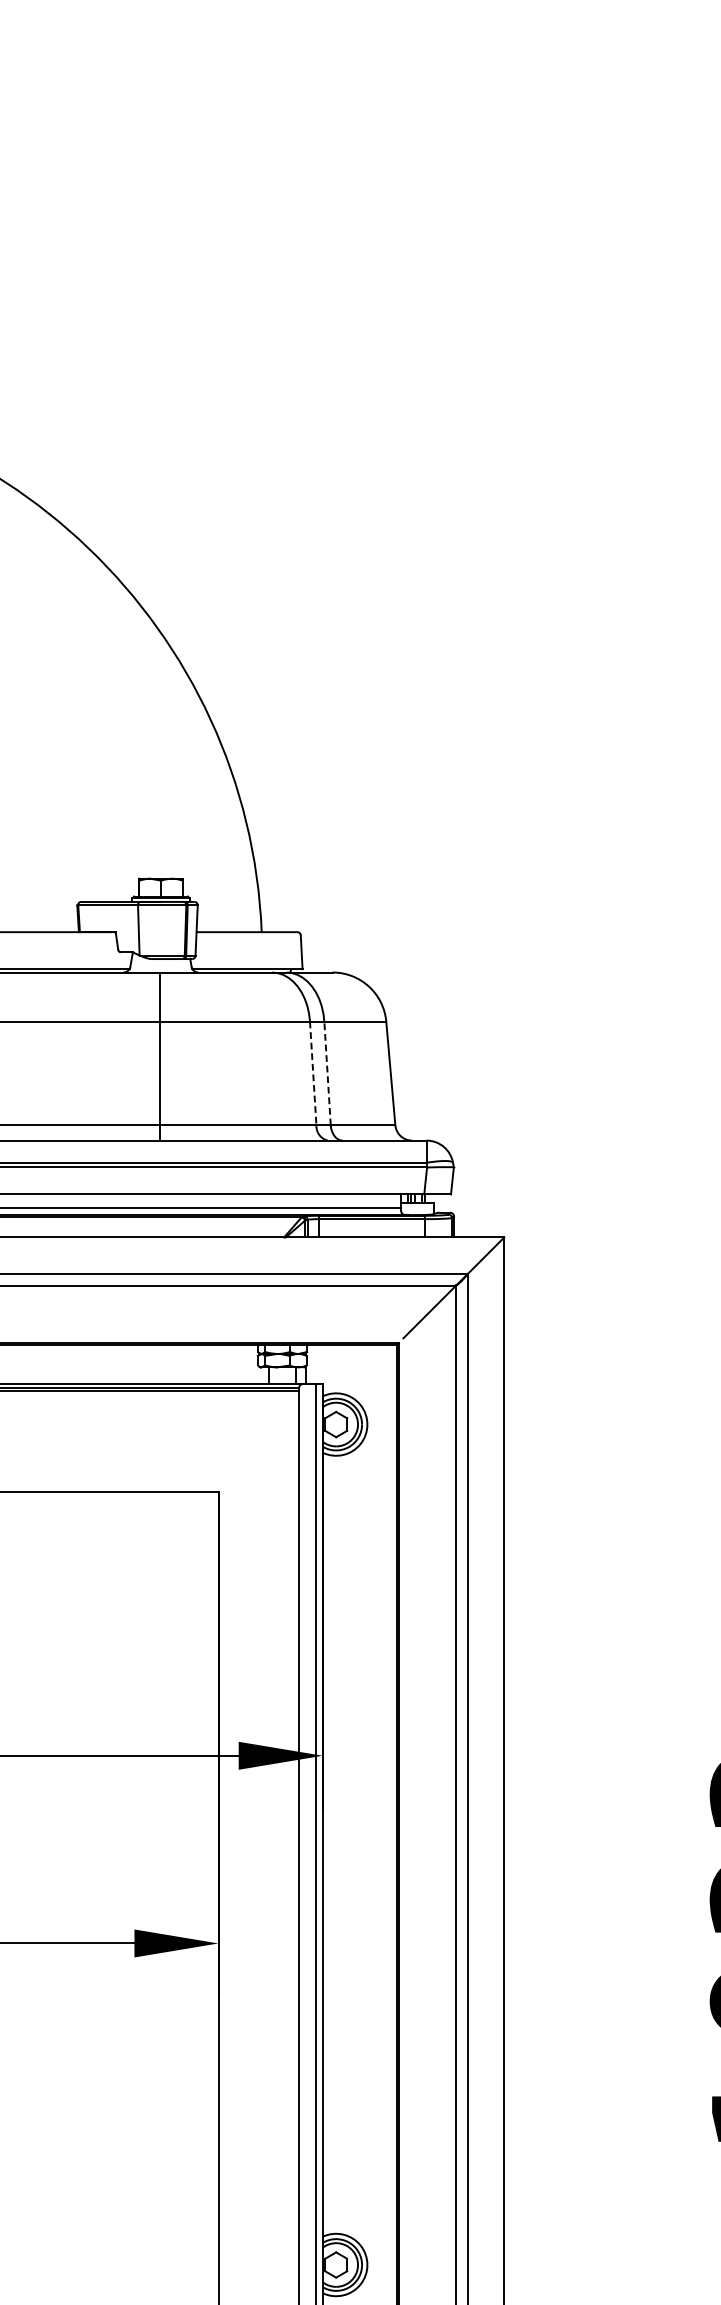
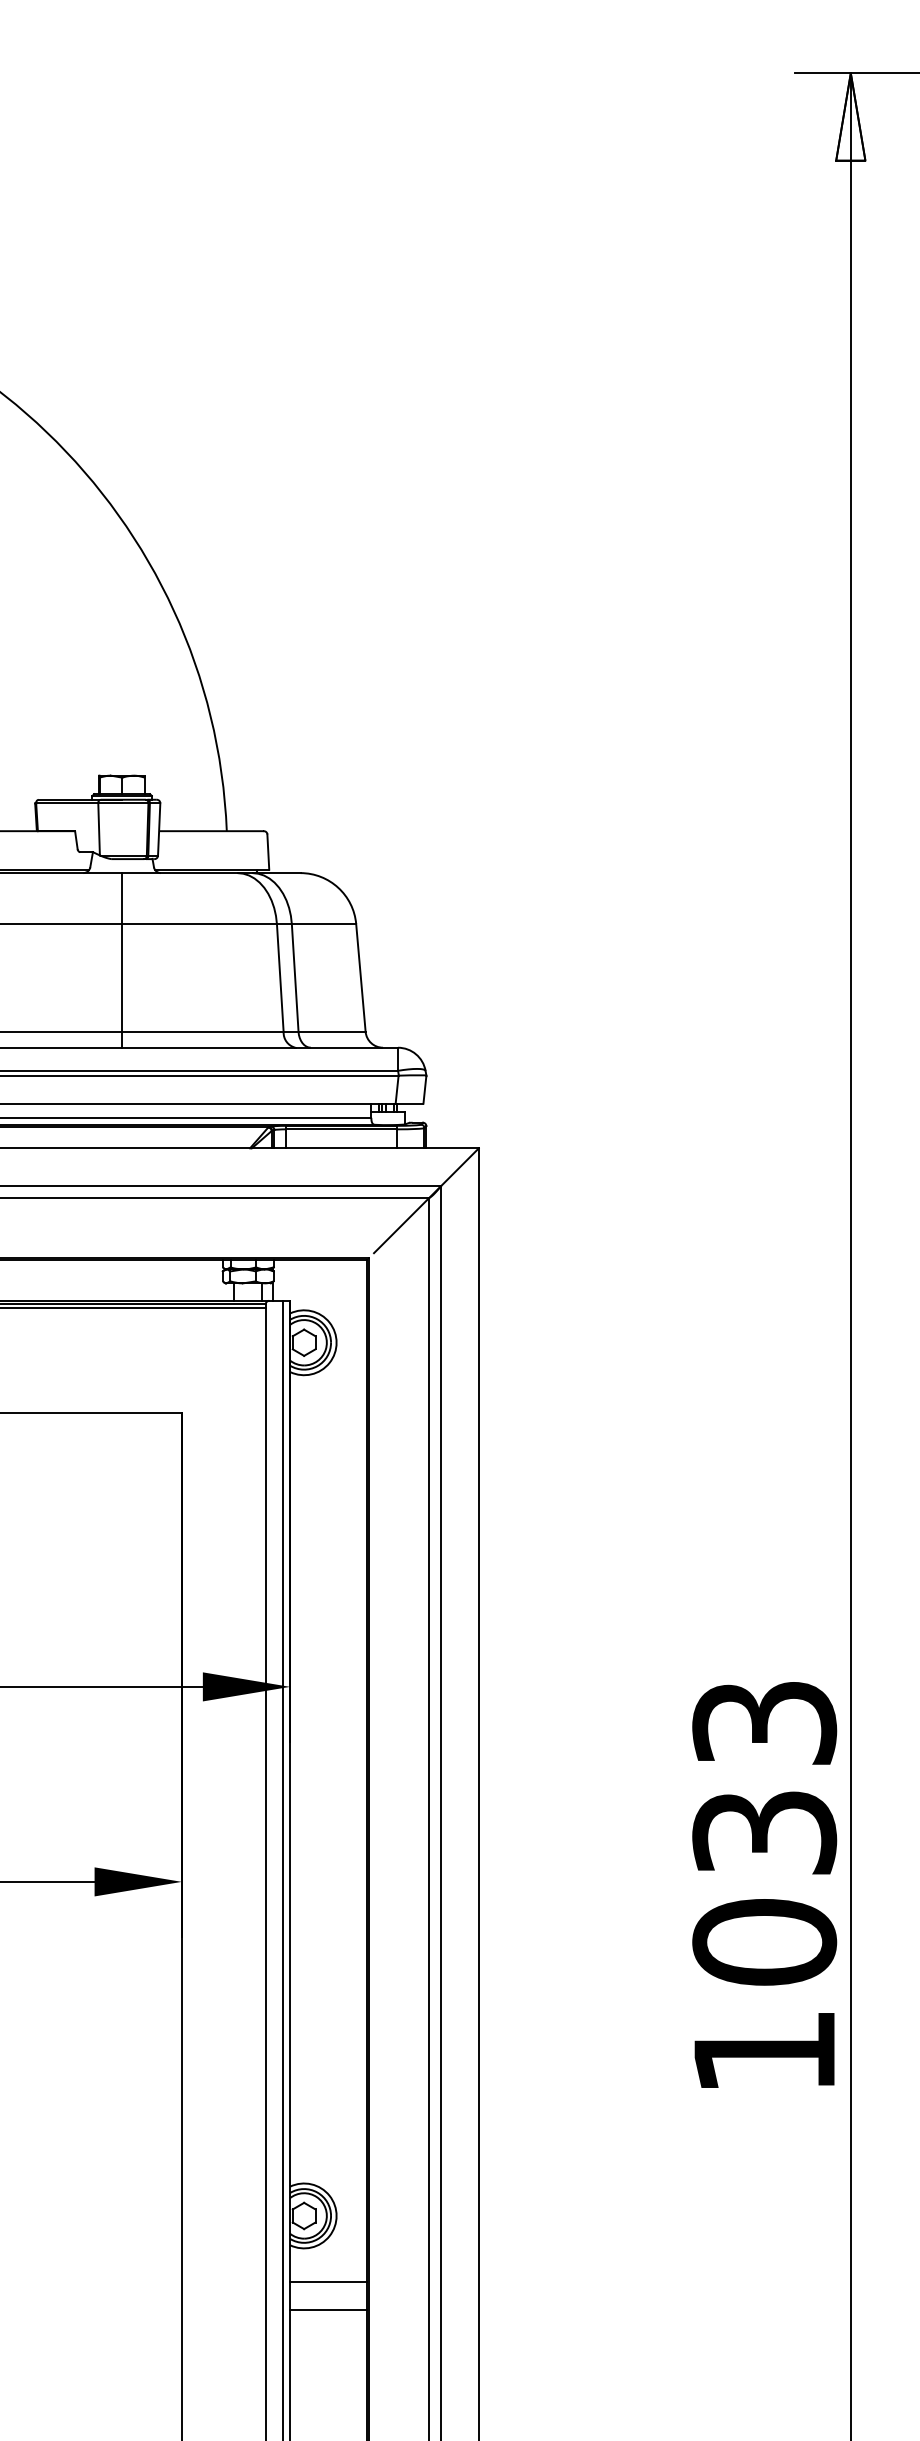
line: (313, 1072) -> (280, 977), dashed -> solid
line: (327, 1072) -> (295, 977), dashed -> solid

